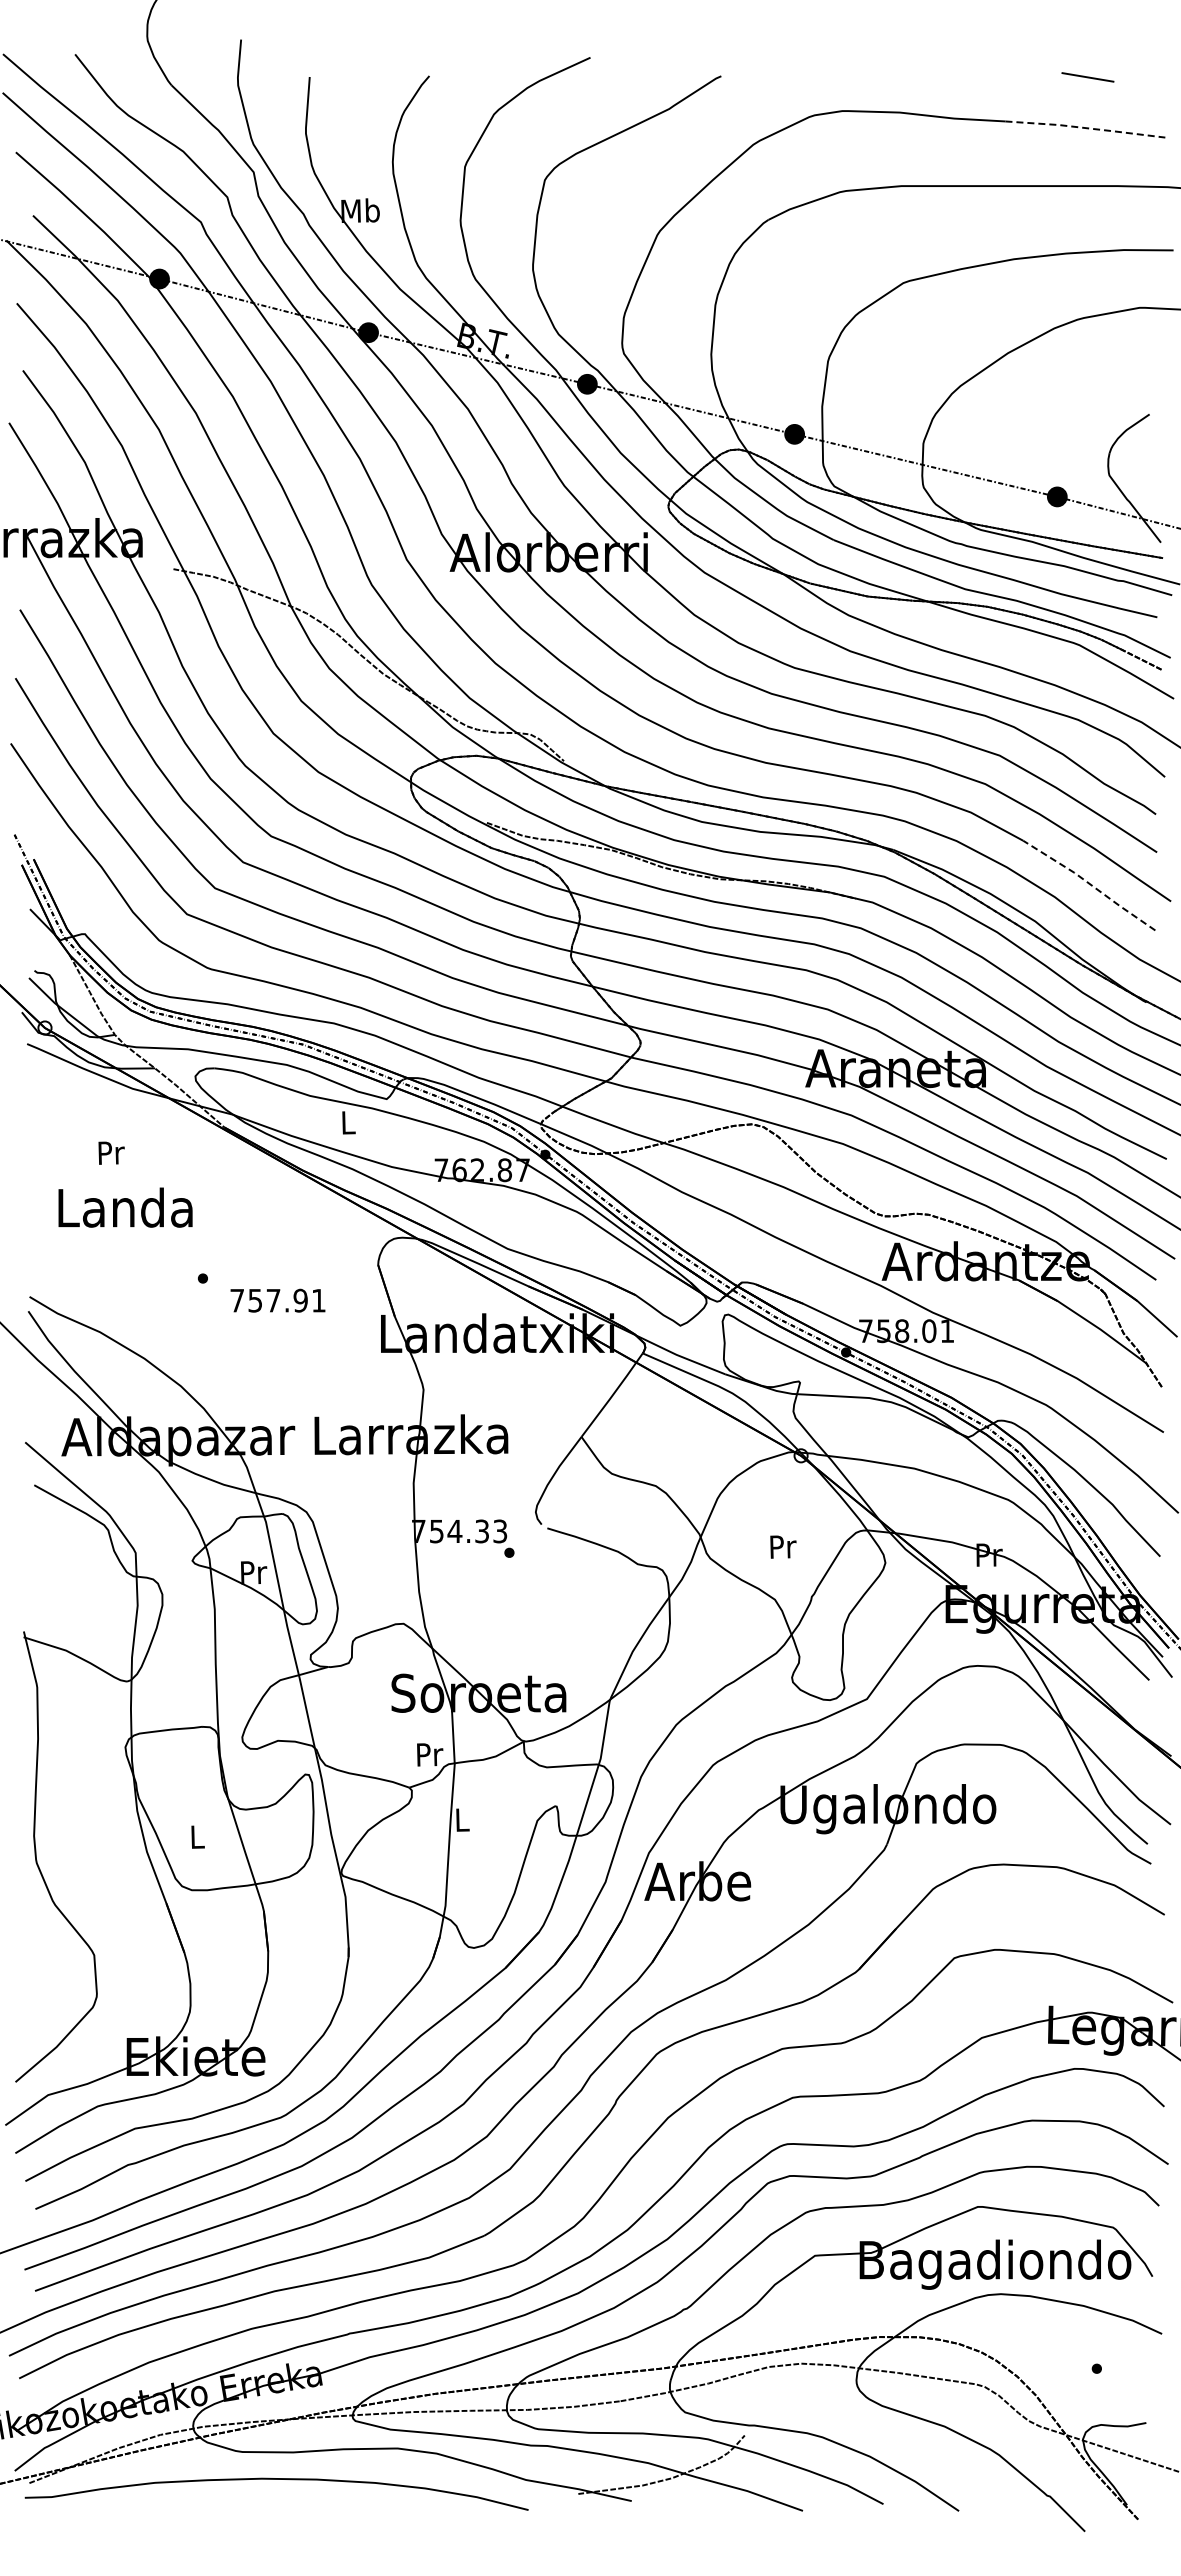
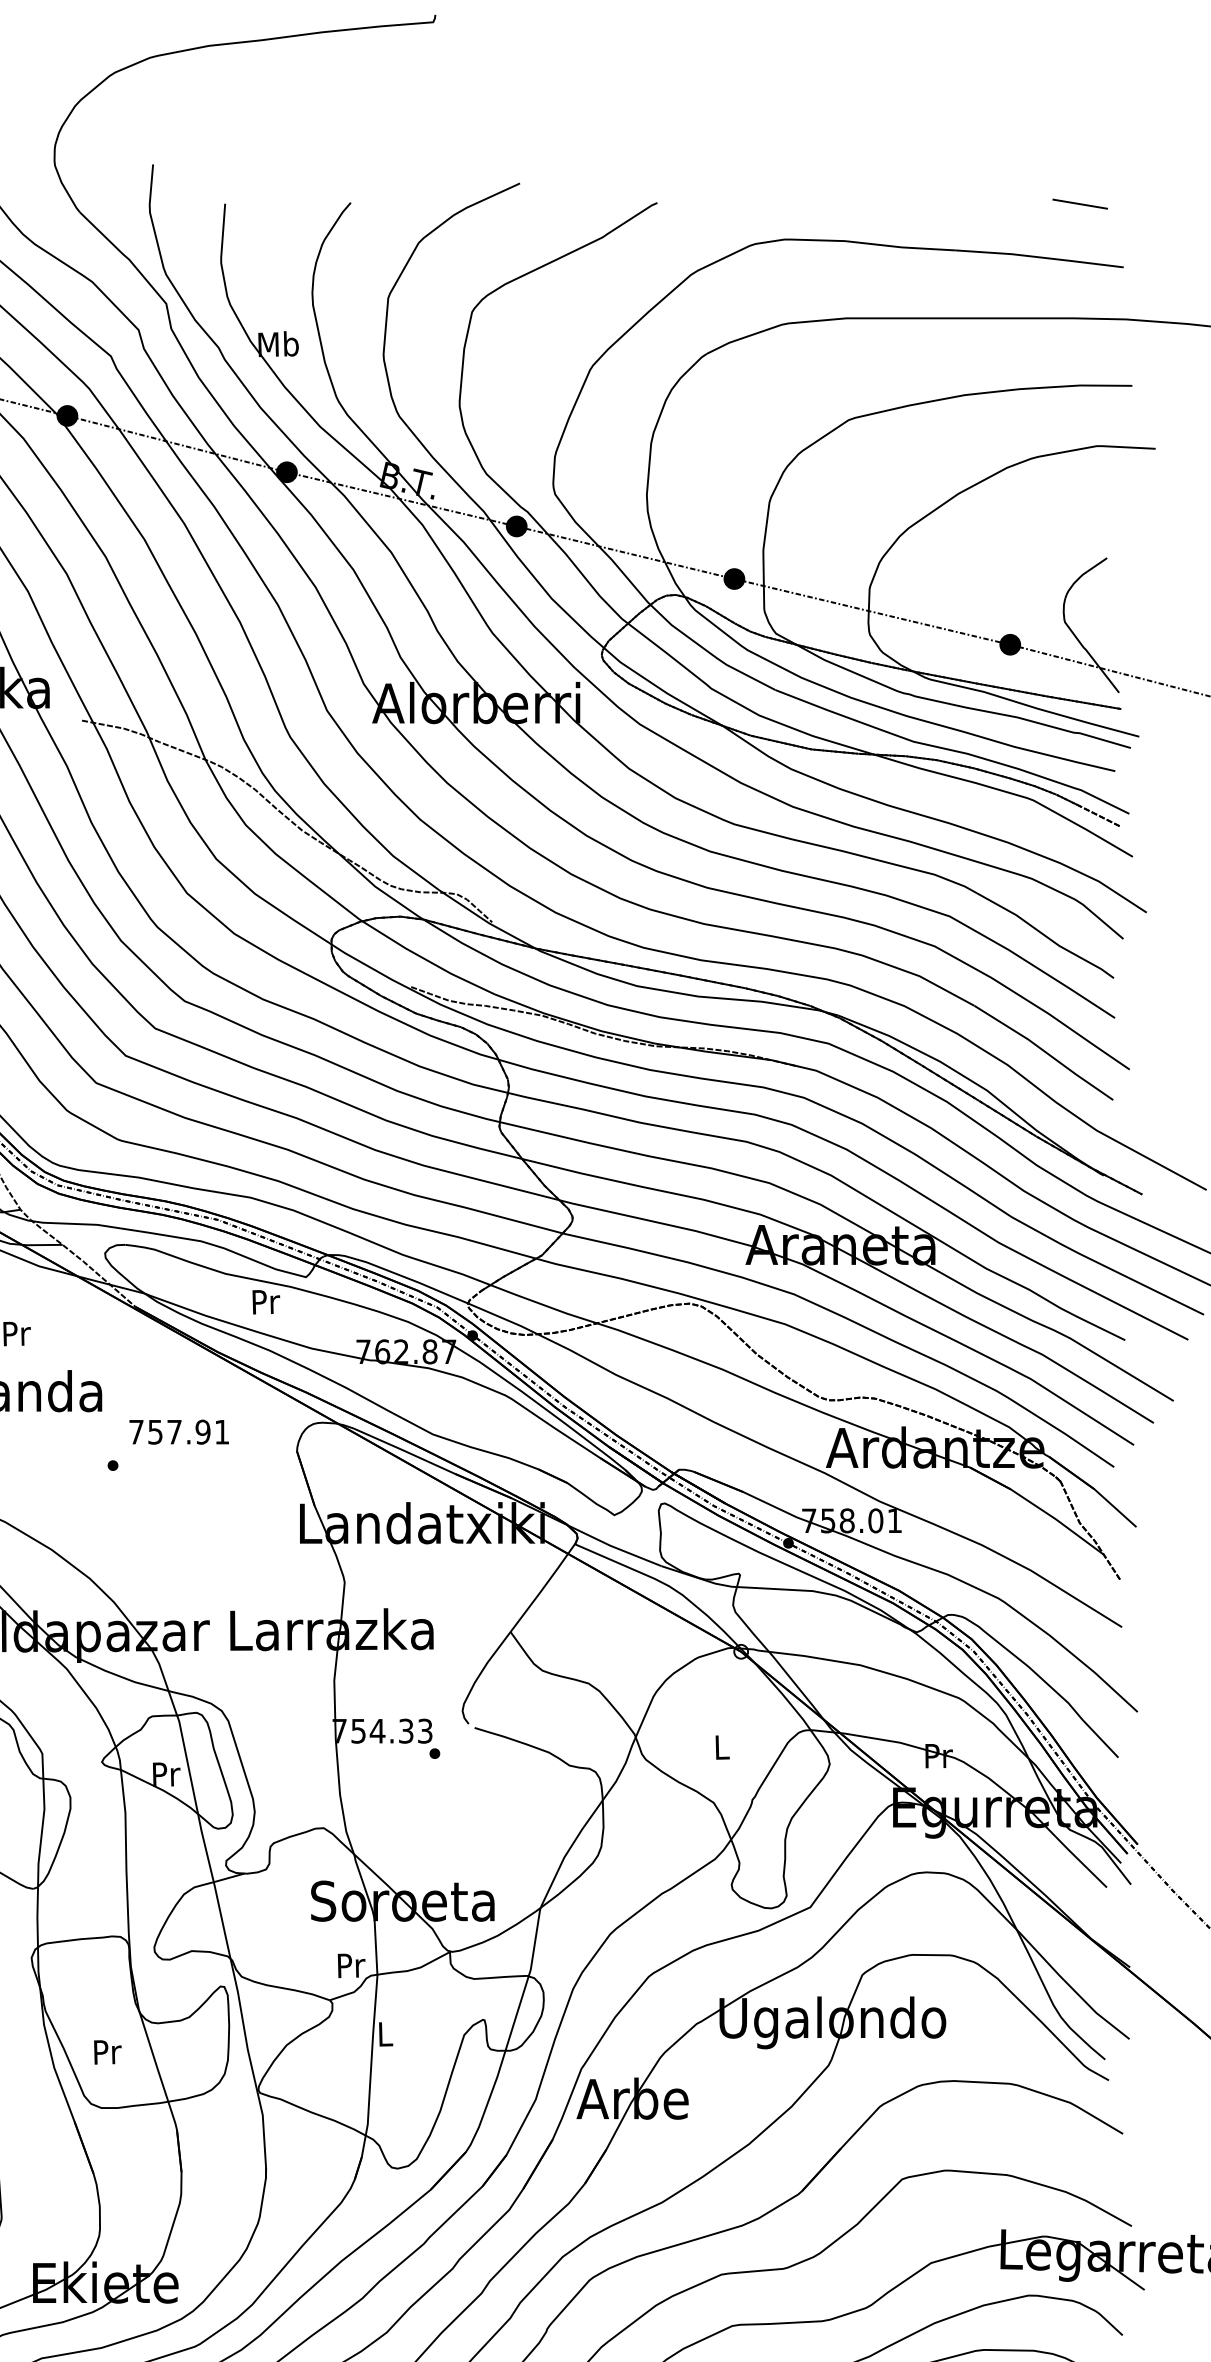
line: (1087, 77) -> (1079, 204), moved
line: (1085, 128) -> (1039, 257), dashed -> solid
line: (1090, 884) -> (1045, 1051), dashed -> solid
text: (348, 1122) -> (265, 1301), L -> Pr
text: (277, 1300) -> (178, 1431), moved
text: (783, 1546) -> (722, 1747), Pr -> L
text: (198, 1836) -> (108, 2051), L -> Pr

